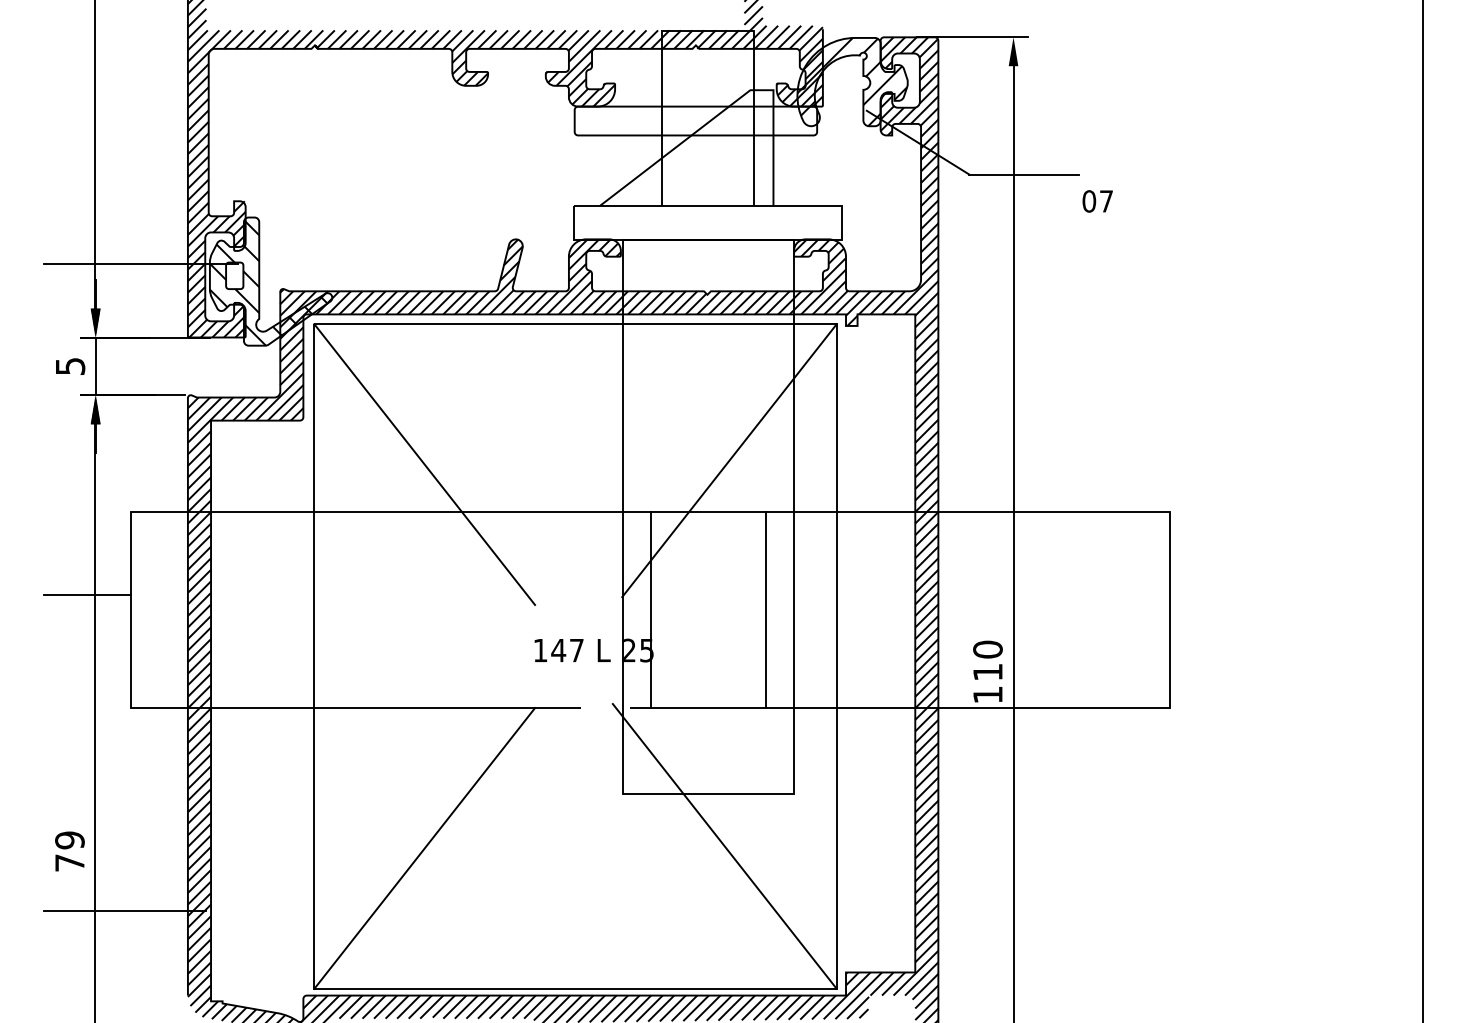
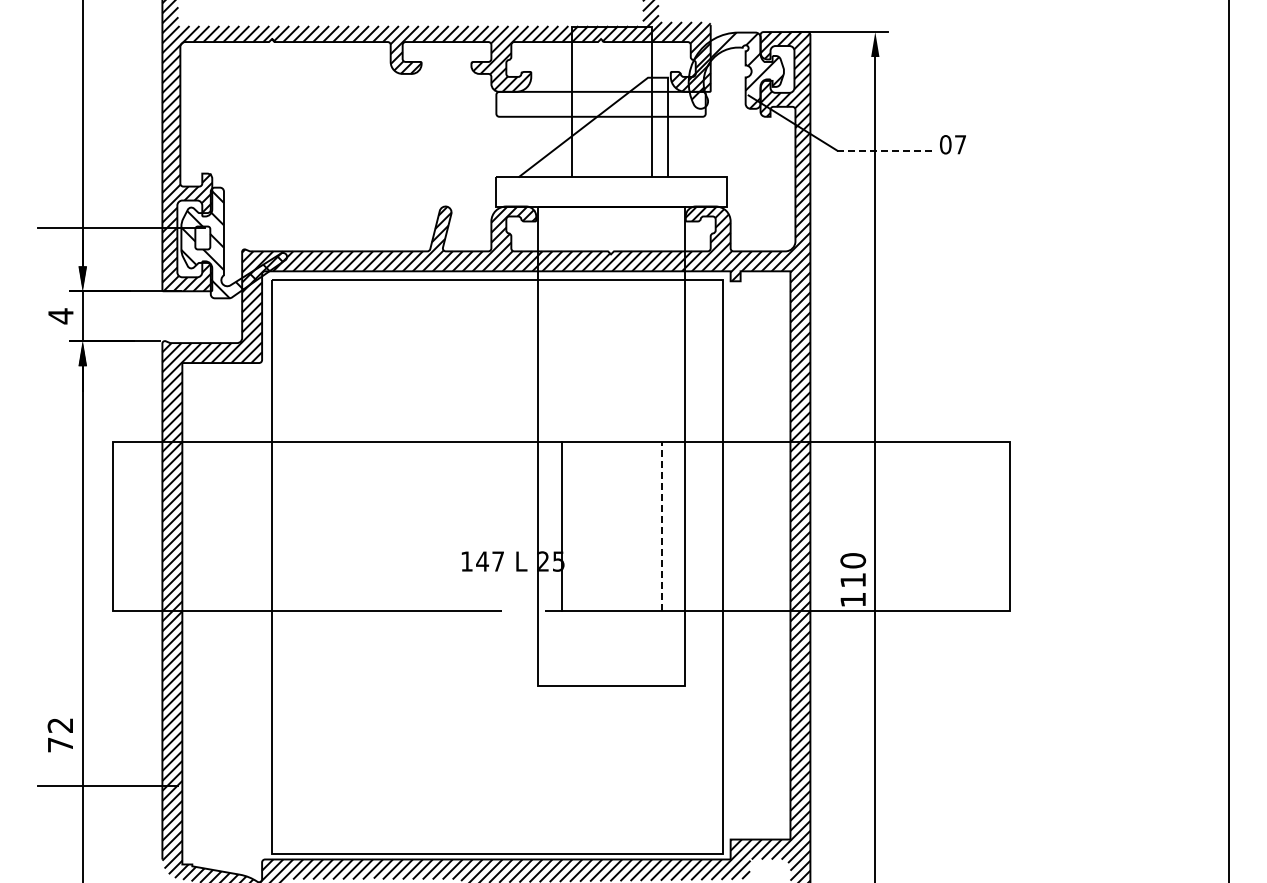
line: (1023, 174) -> (883, 150), solid -> dashed
text: (1097, 201) -> (952, 144), moved
text: (69, 366) -> (60, 316), 5 -> 4
line: (728, 460) -> (629, 397), removed
line: (424, 464) -> (366, 400), removed
line: (87, 594) -> (75, 513), removed
line: (765, 609) -> (661, 526), solid -> dashed
text: (69, 840) -> (60, 725), 79 -> 72
line: (724, 846) -> (625, 730), removed
line: (424, 848) -> (366, 732), removed

